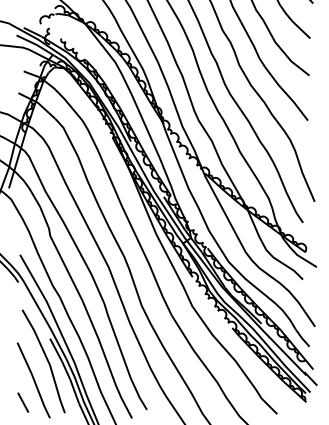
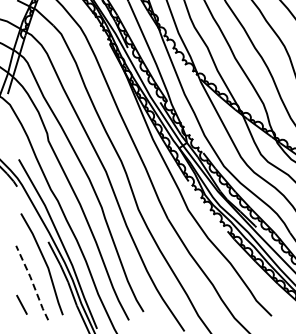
line: (34, 379) -> (32, 282), solid -> dashed

